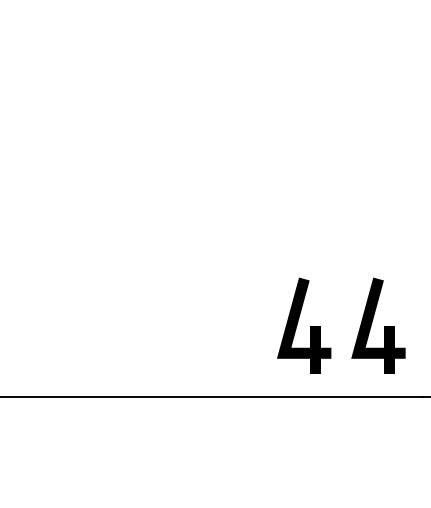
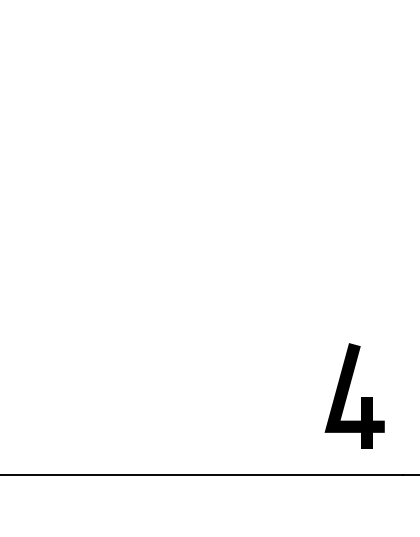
part: (310, 326) -> (279, 397), removed

